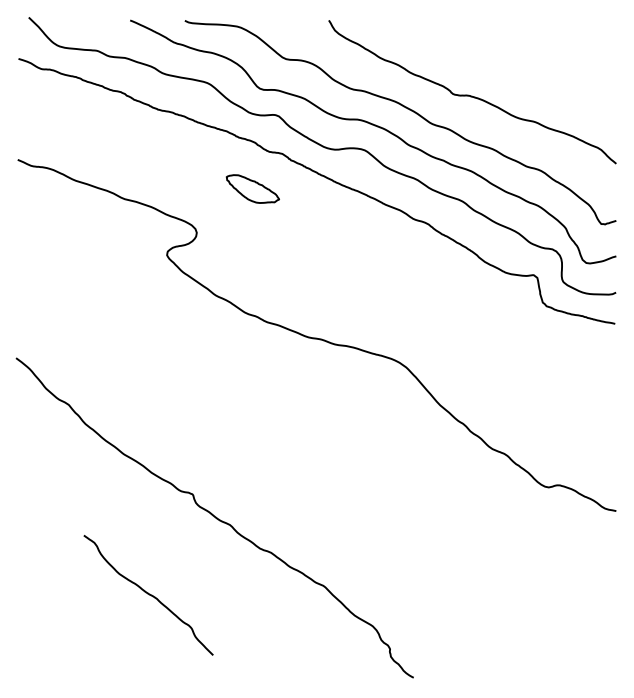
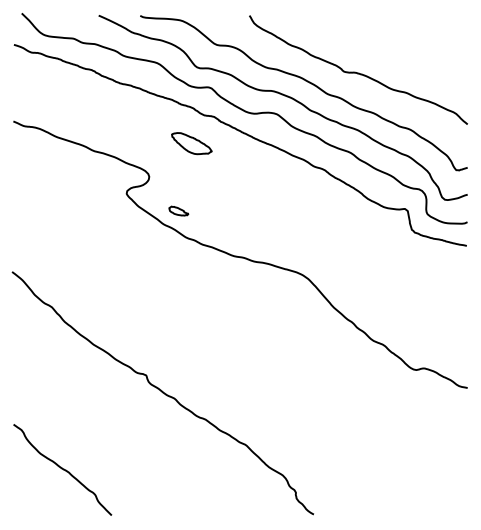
part: (235, 277) -> (178, 210), added
curve: (148, 594) -> (62, 469), moved

